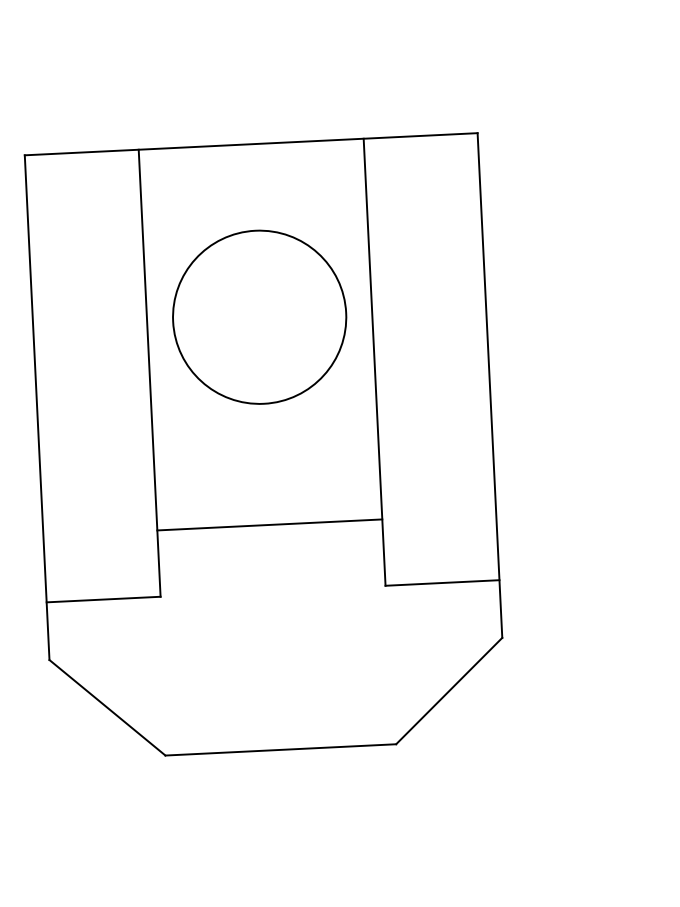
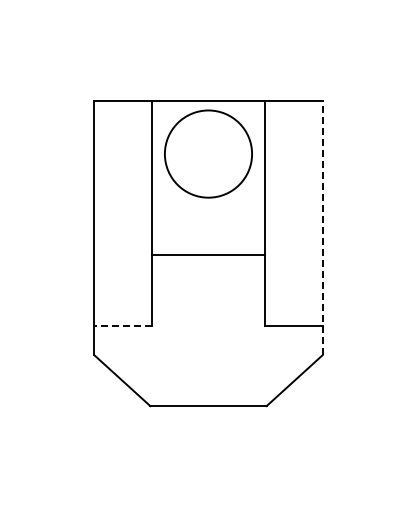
circle: (259, 316) -> (208, 153), moved
line: (489, 384) -> (322, 227), solid -> dashed
line: (269, 524) -> (208, 254), moved
line: (104, 600) -> (123, 326), solid -> dashed

